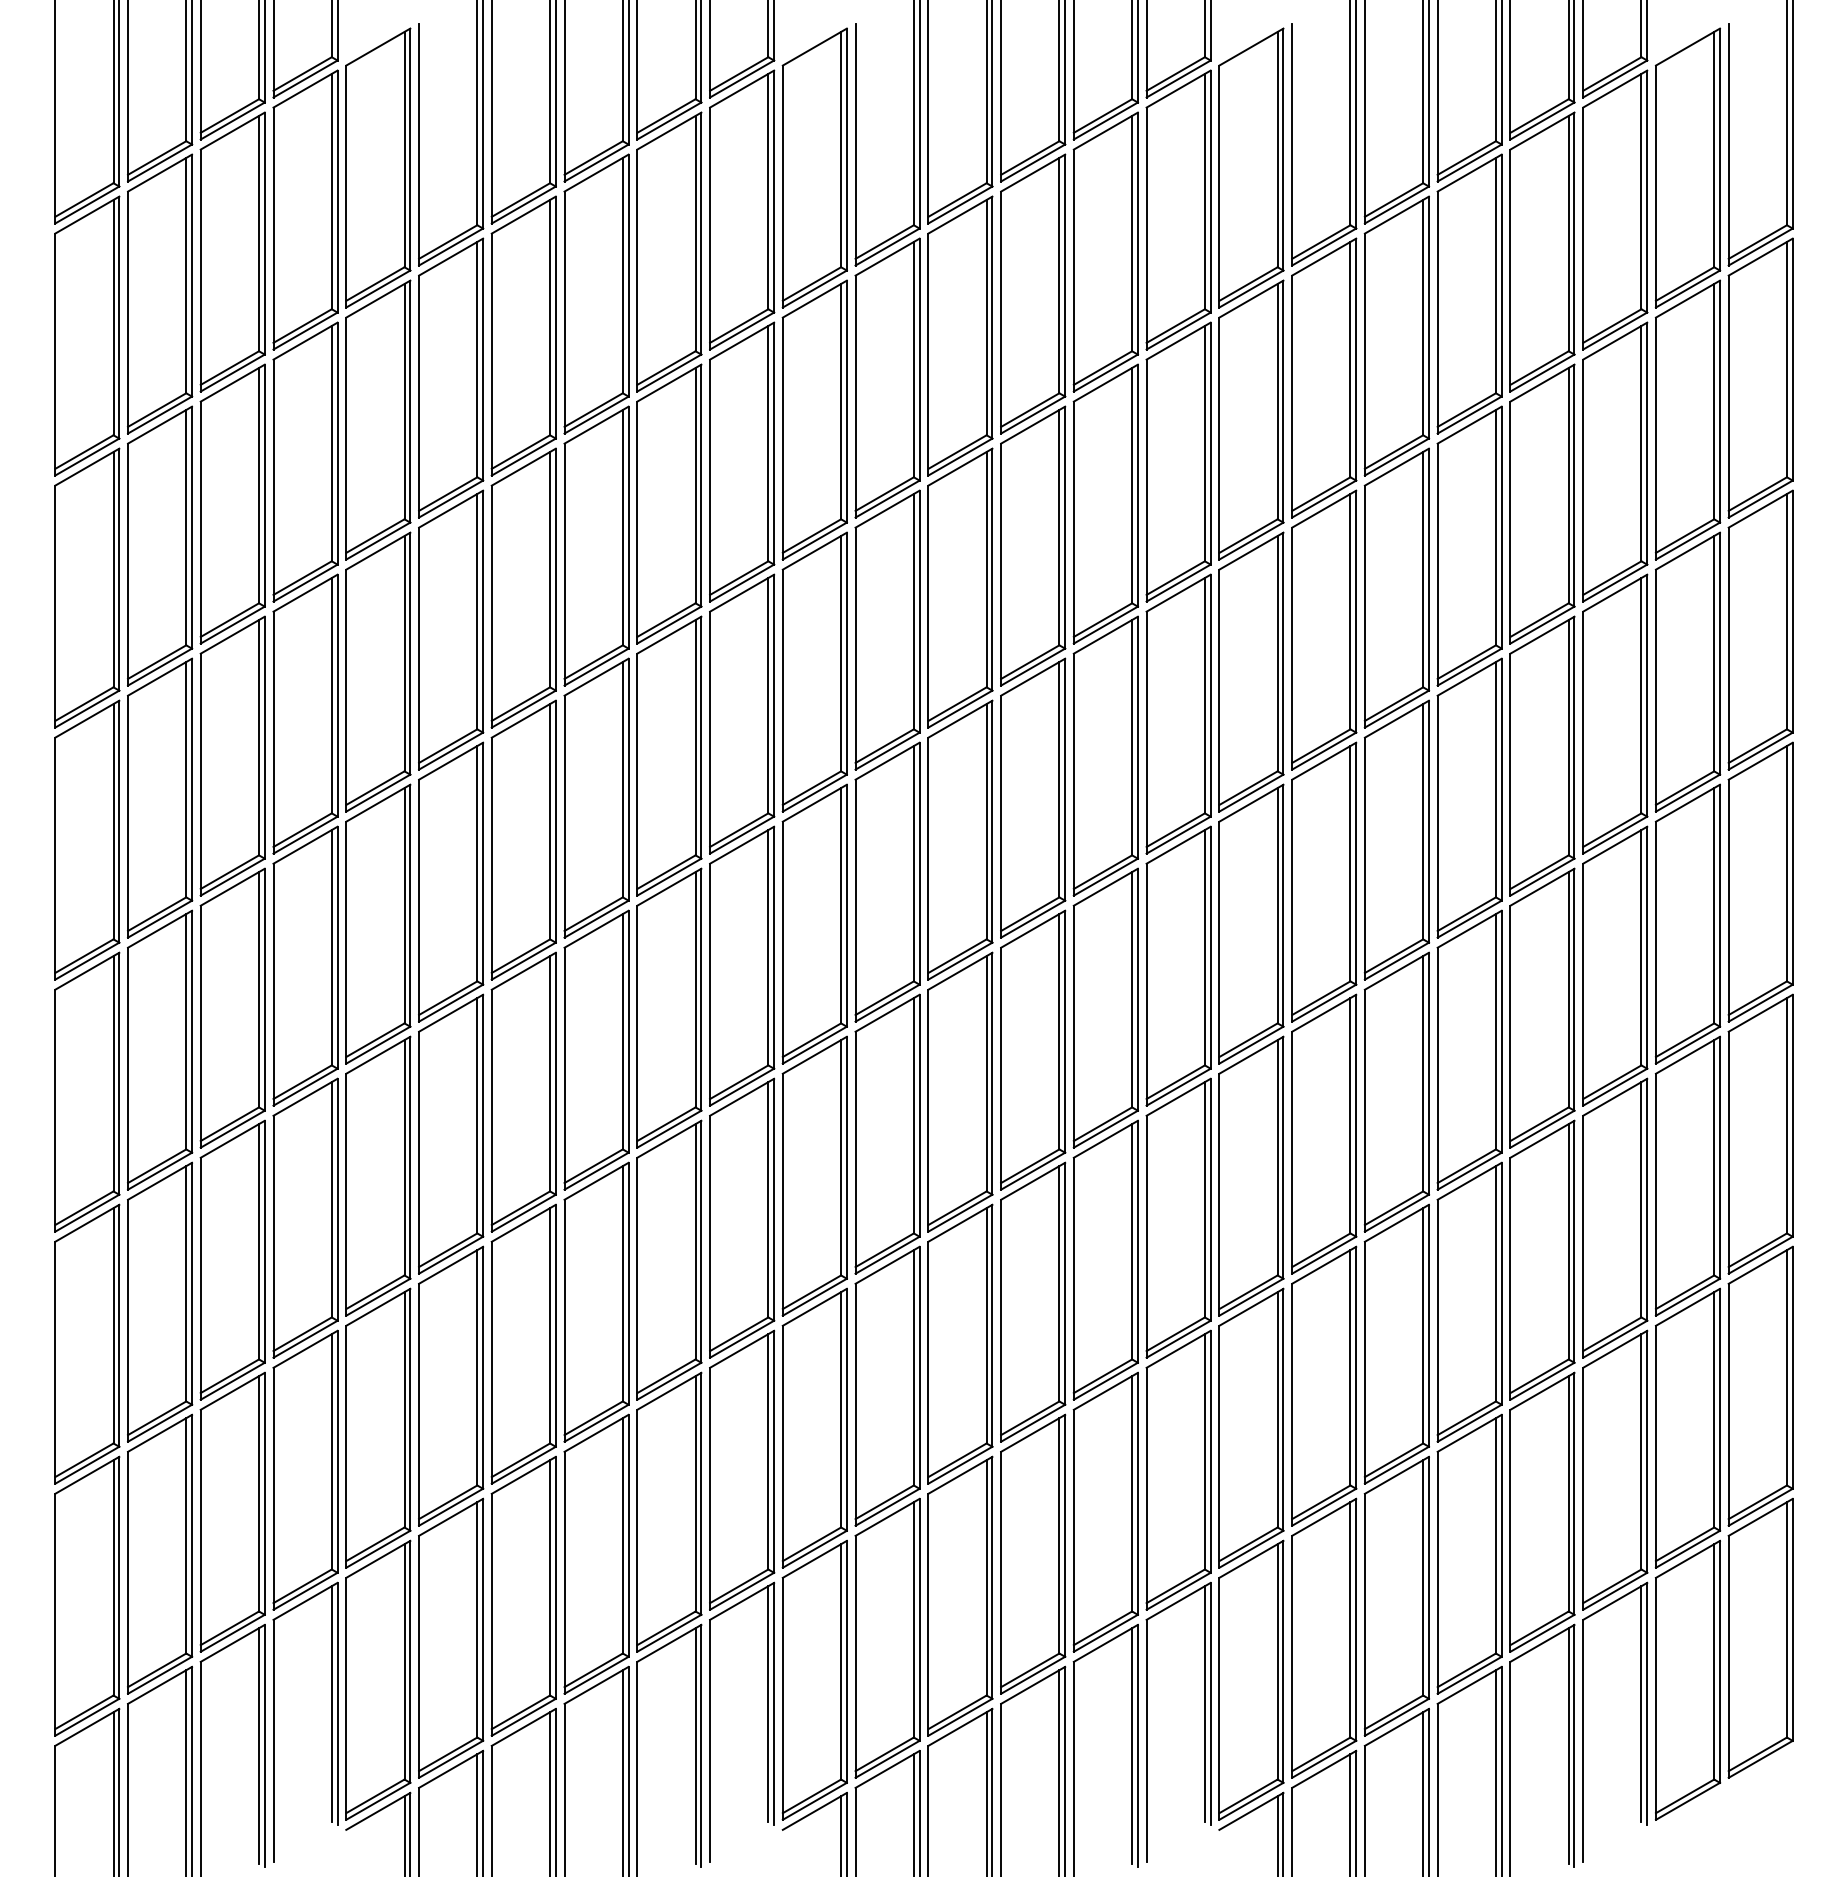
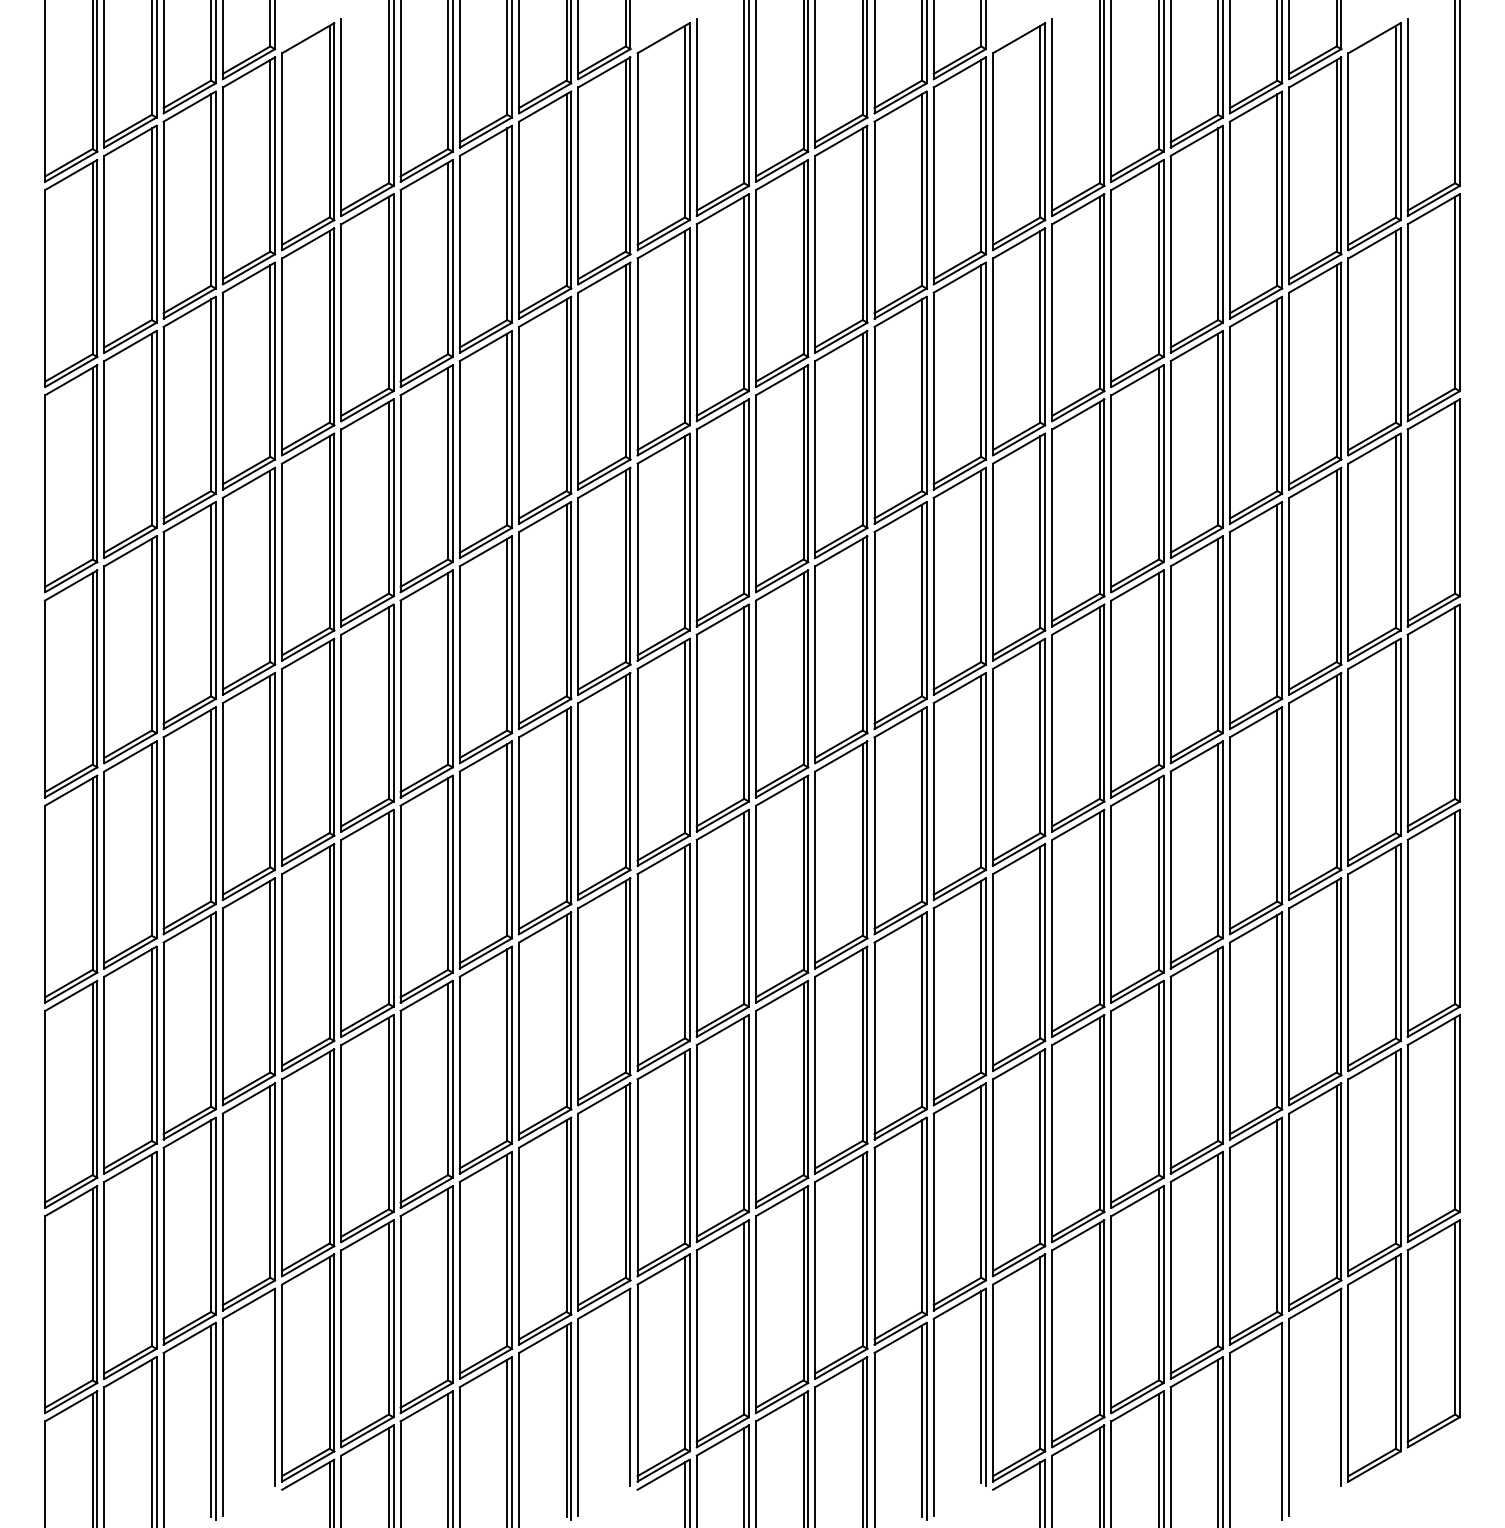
line: (331, 1703) -> (270, 1386), removed
line: (768, 1703) -> (625, 1386), removed
line: (1641, 1703) -> (1336, 1386), removed
line: (1568, 1745) -> (1277, 1421), removed

